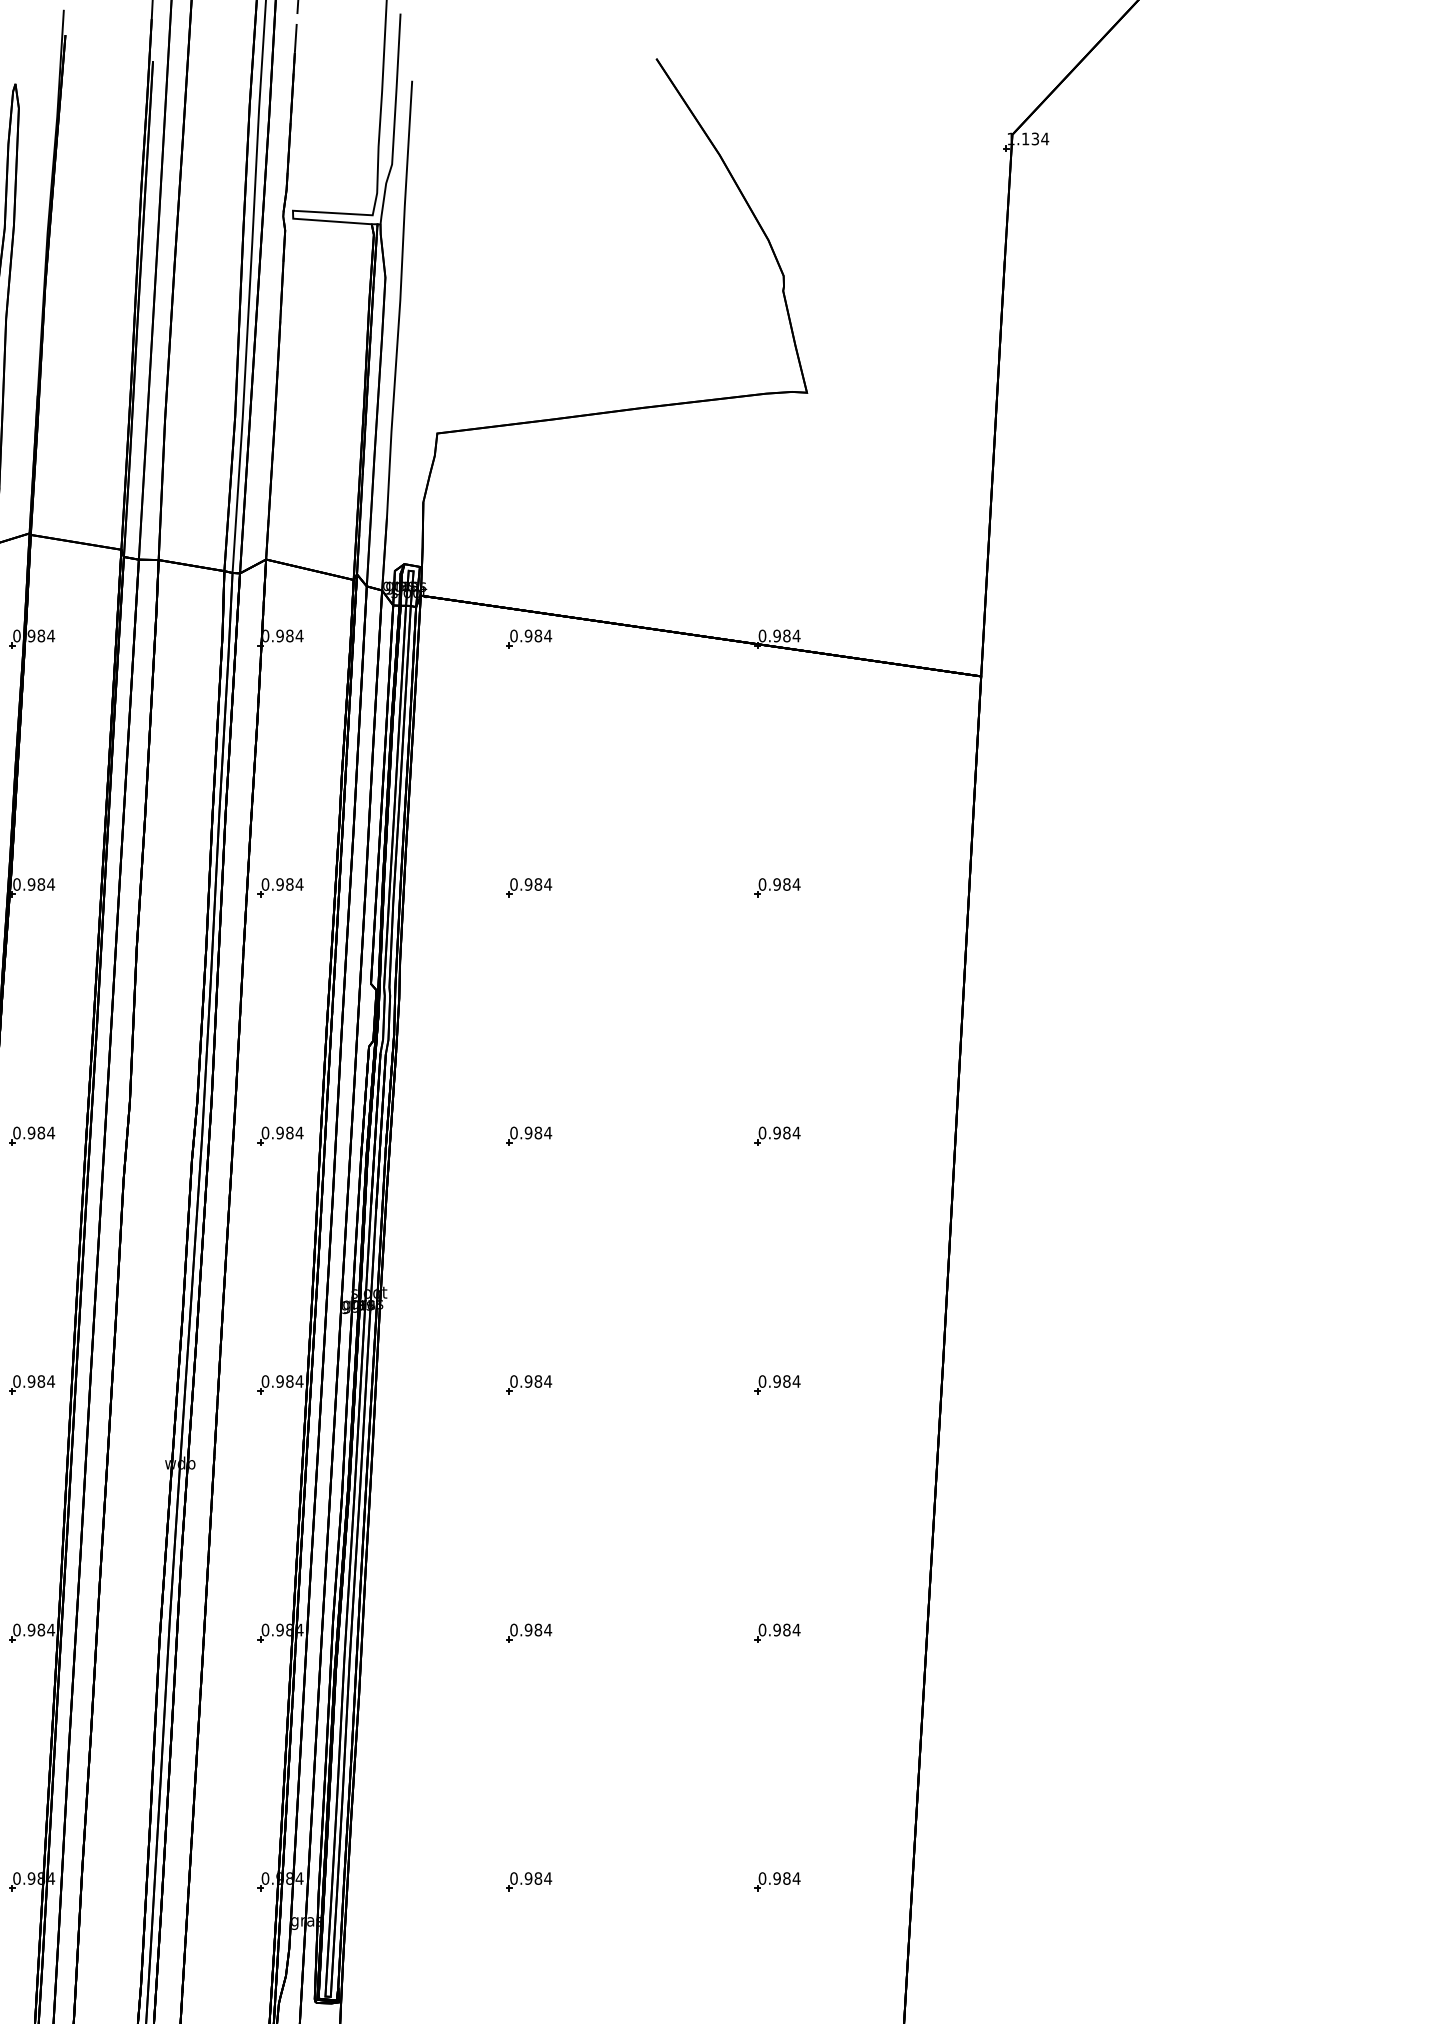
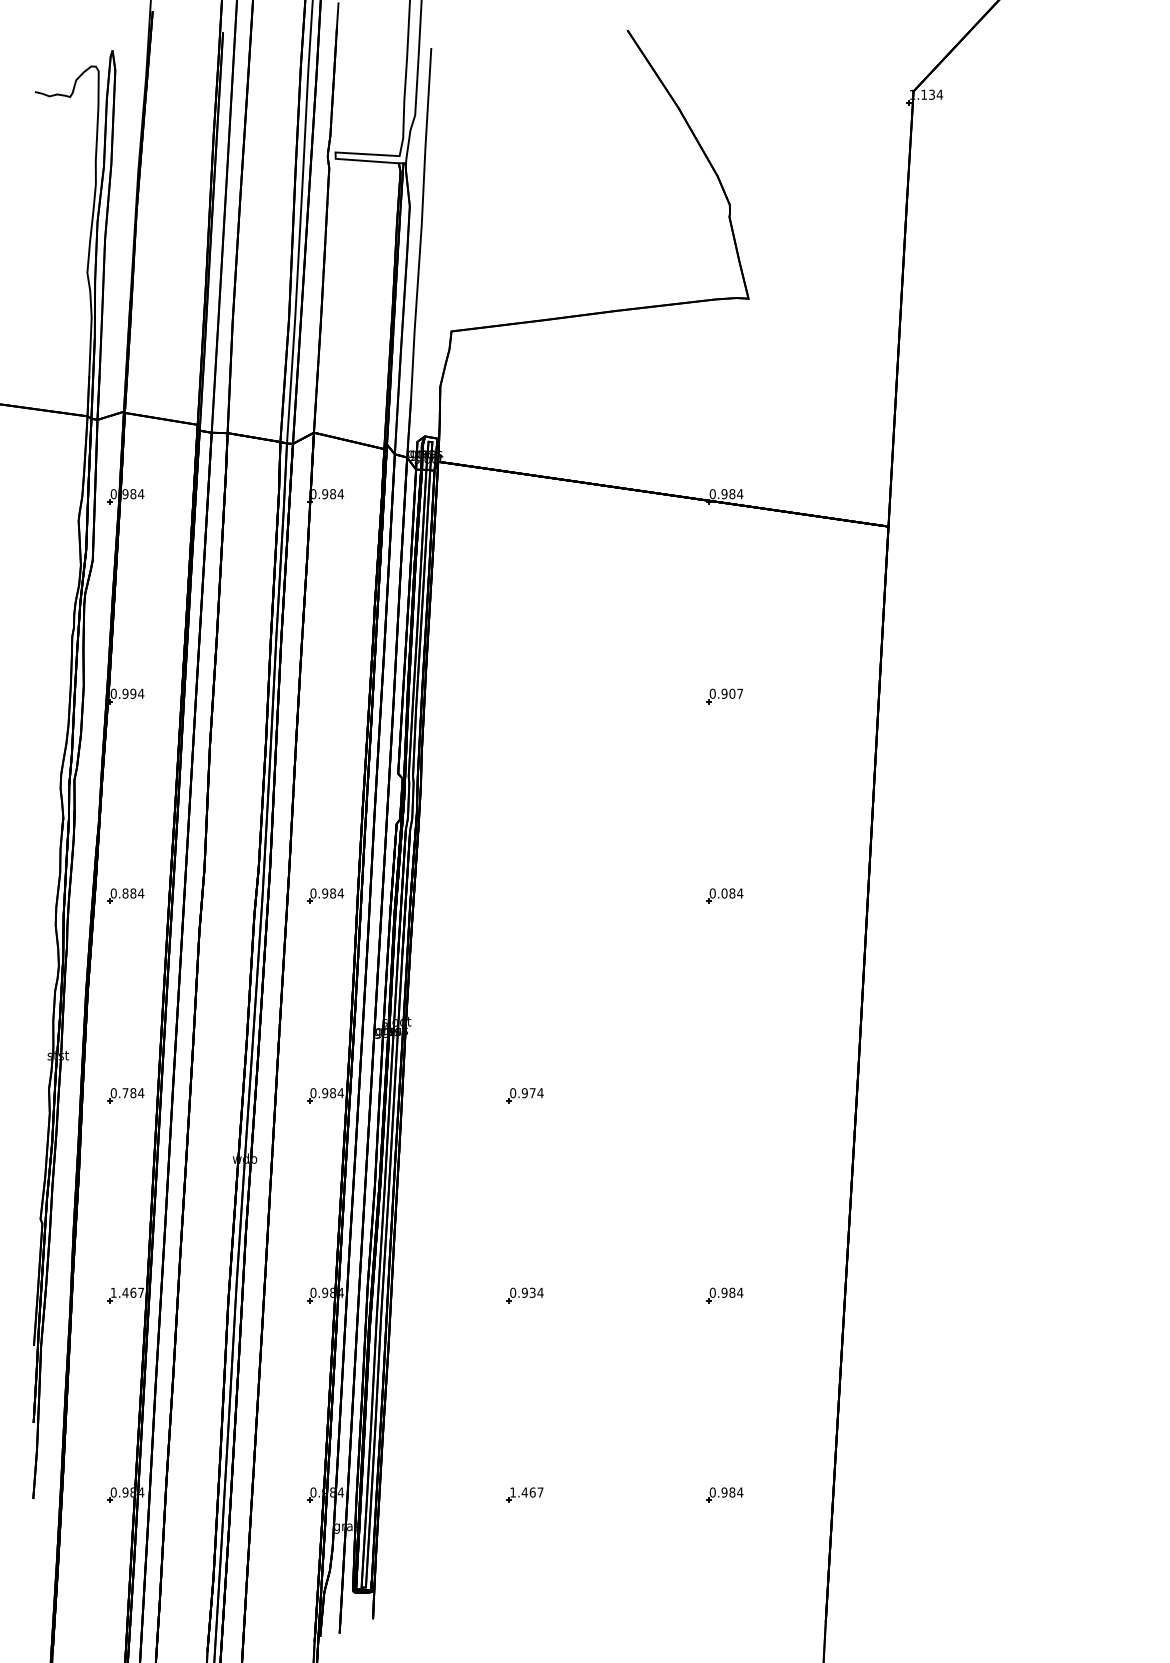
part: (528, 638) -> (524, 496), removed
text: (41, 884) -> (133, 693), 0.984 -> 0.994
text: (792, 884) -> (736, 693), 0.984 -> 0.907
part: (280, 887) -> (325, 696), removed
part: (528, 887) -> (524, 696), removed
text: (31, 1133) -> (125, 893), 0.984 -> 0.884
text: (777, 1133) -> (724, 893), 0.984 -> 0.084
part: (528, 1135) -> (524, 895), removed
text: (31, 1381) -> (125, 1093), 0.984 -> 0.784
text: (538, 1381) -> (532, 1093), 0.984 -> 0.974
part: (777, 1384) -> (724, 1095), removed
text: (34, 1629) -> (127, 1292), 0.984 -> 1.467
text: (538, 1629) -> (532, 1292), 0.984 -> 0.934
text: (530, 1878) -> (526, 1492), 0.984 -> 1.467

